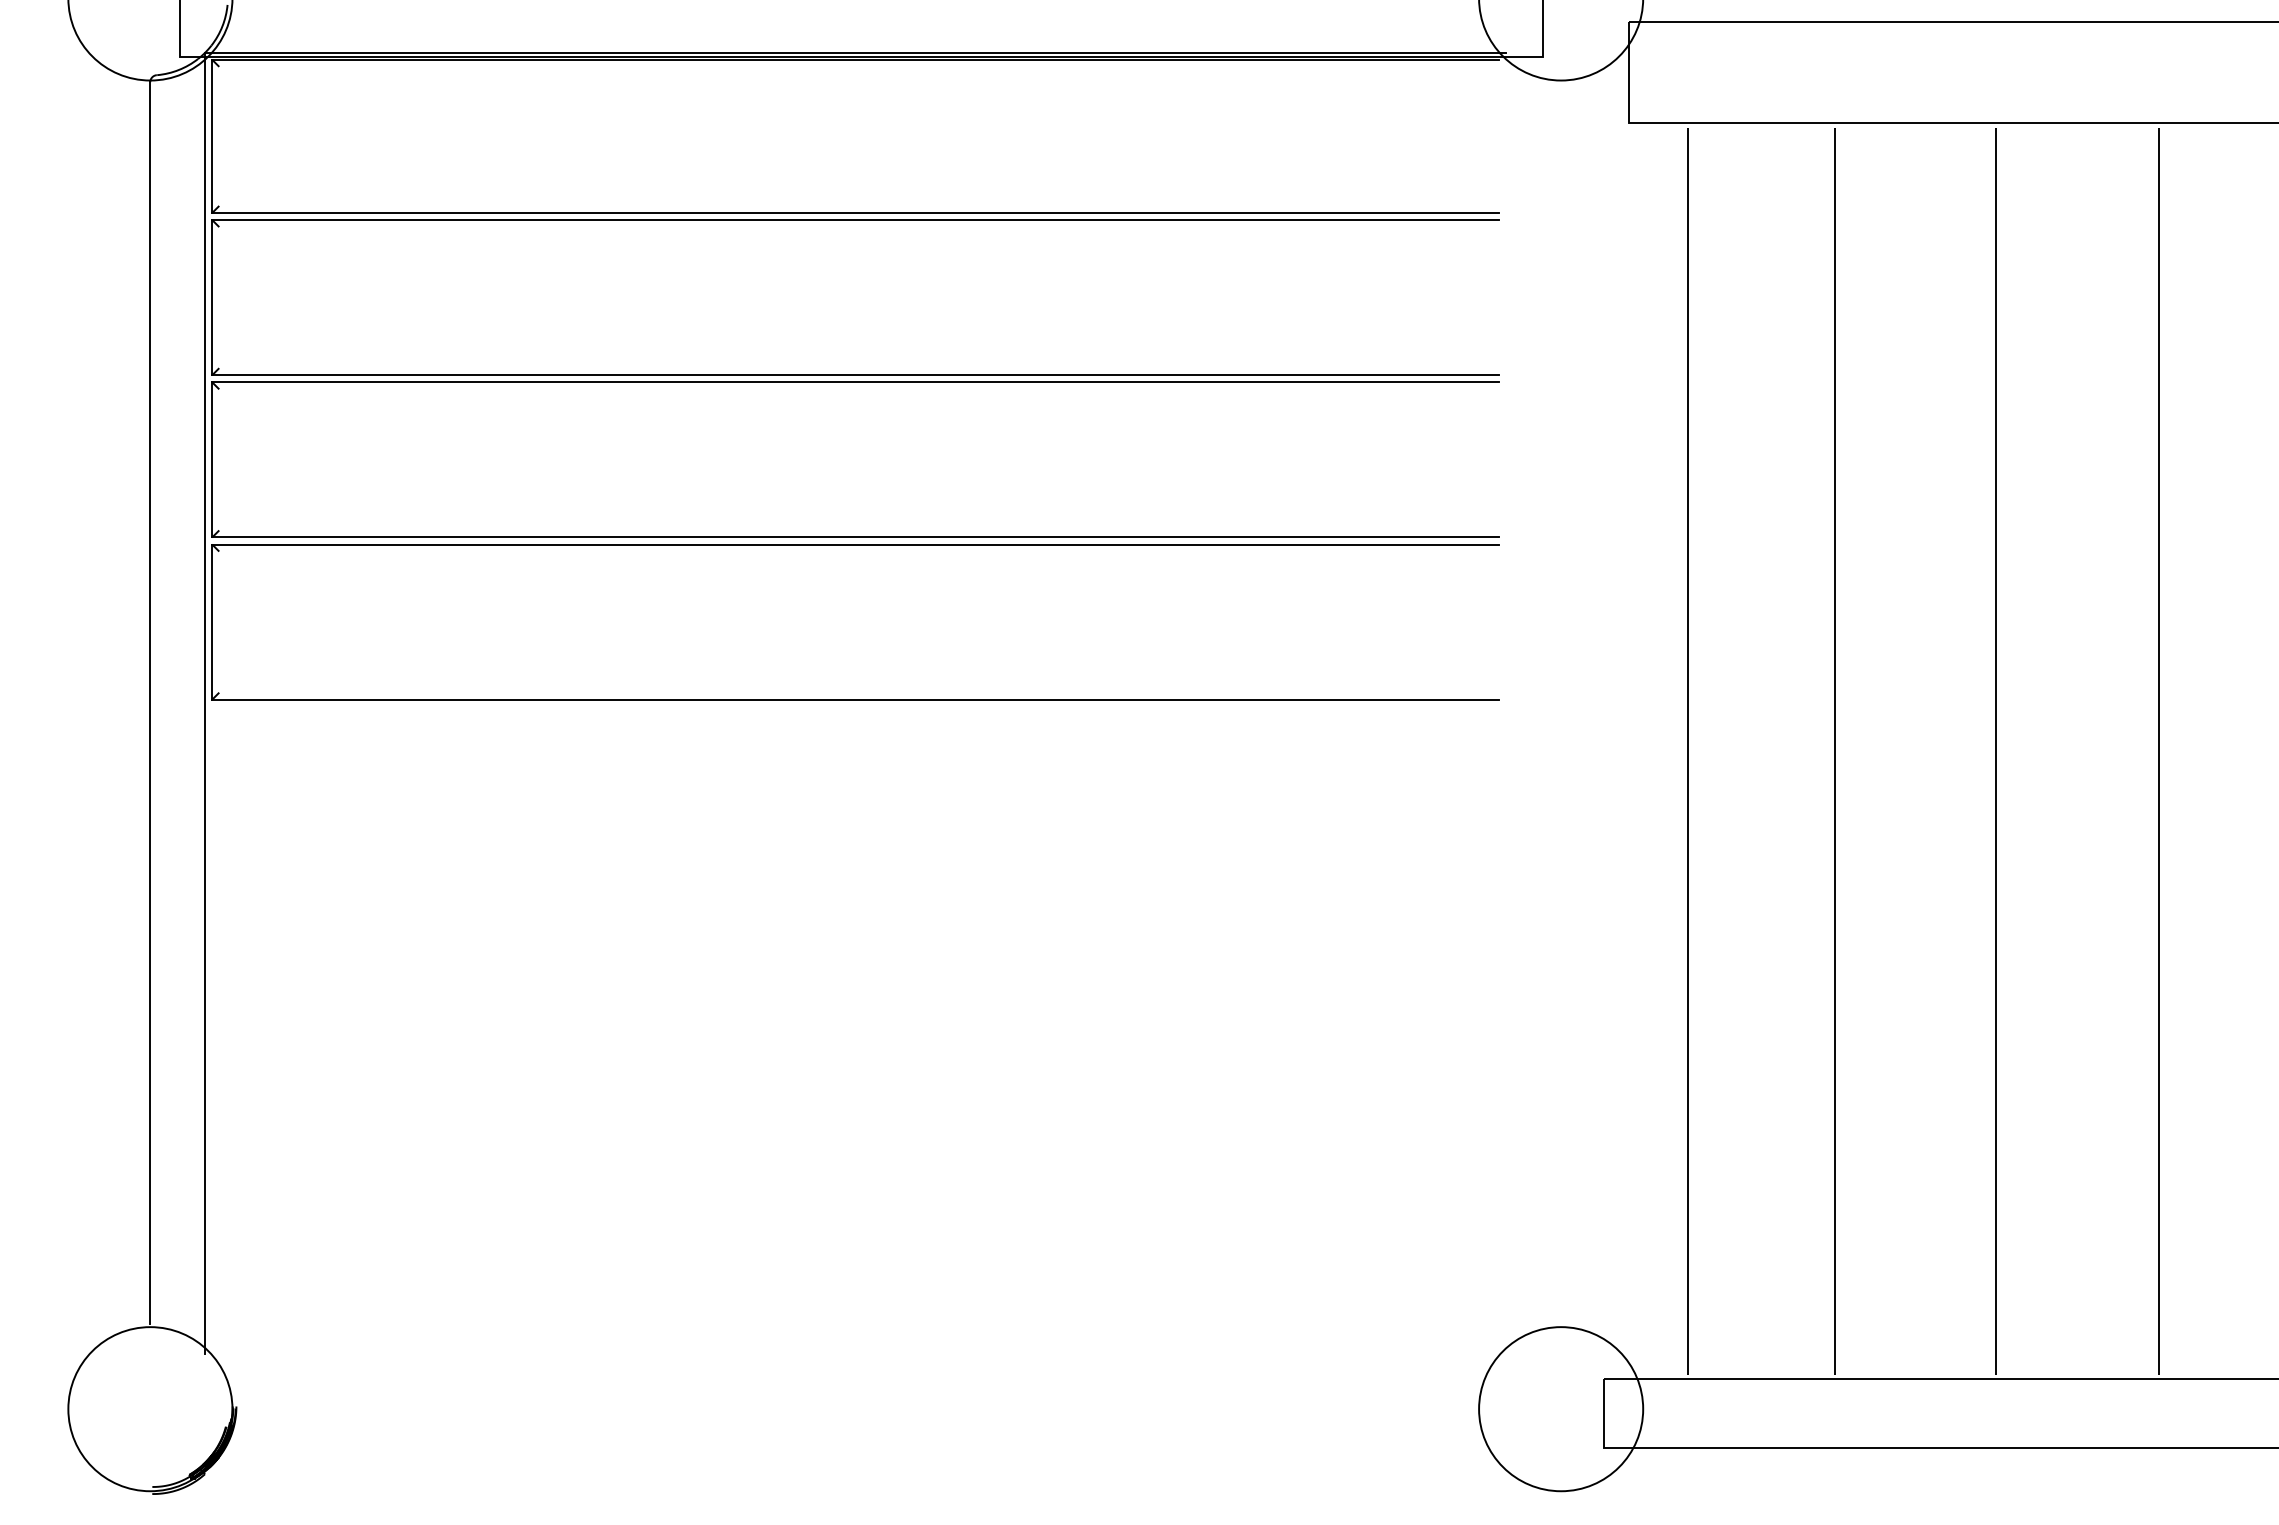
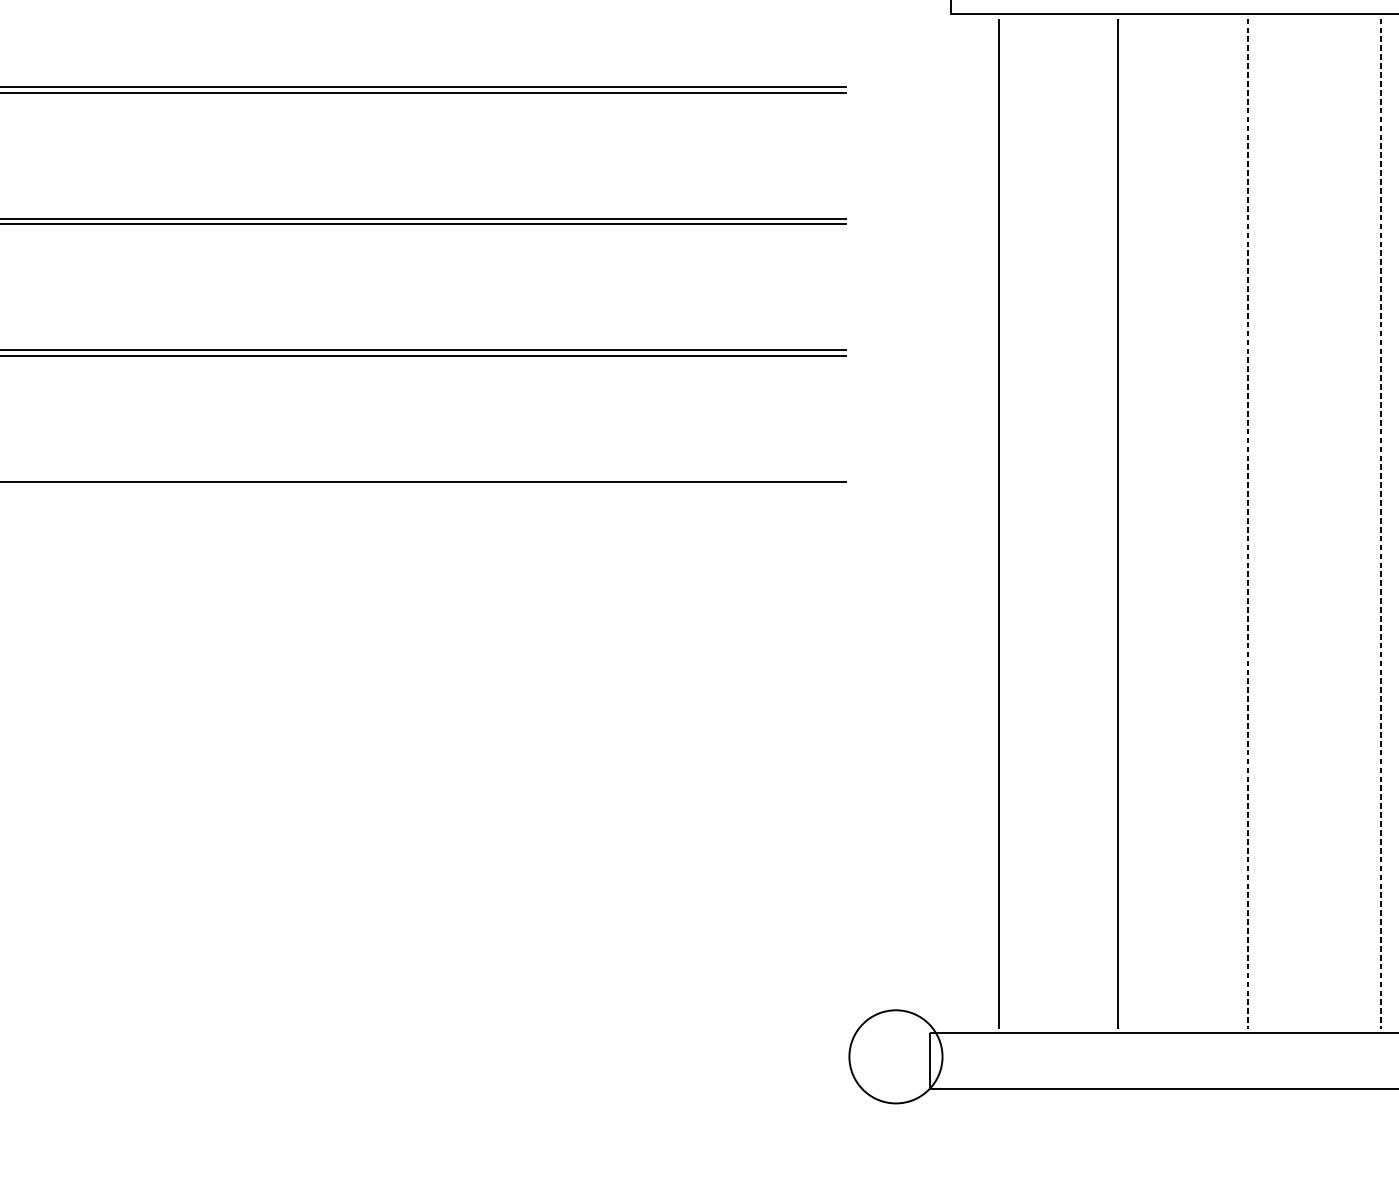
line: (1995, 752) -> (1248, 524), solid -> dashed
line: (2158, 752) -> (1380, 524), solid -> dashed
circle: (1561, 1409) -> (896, 1057), size x0.7

